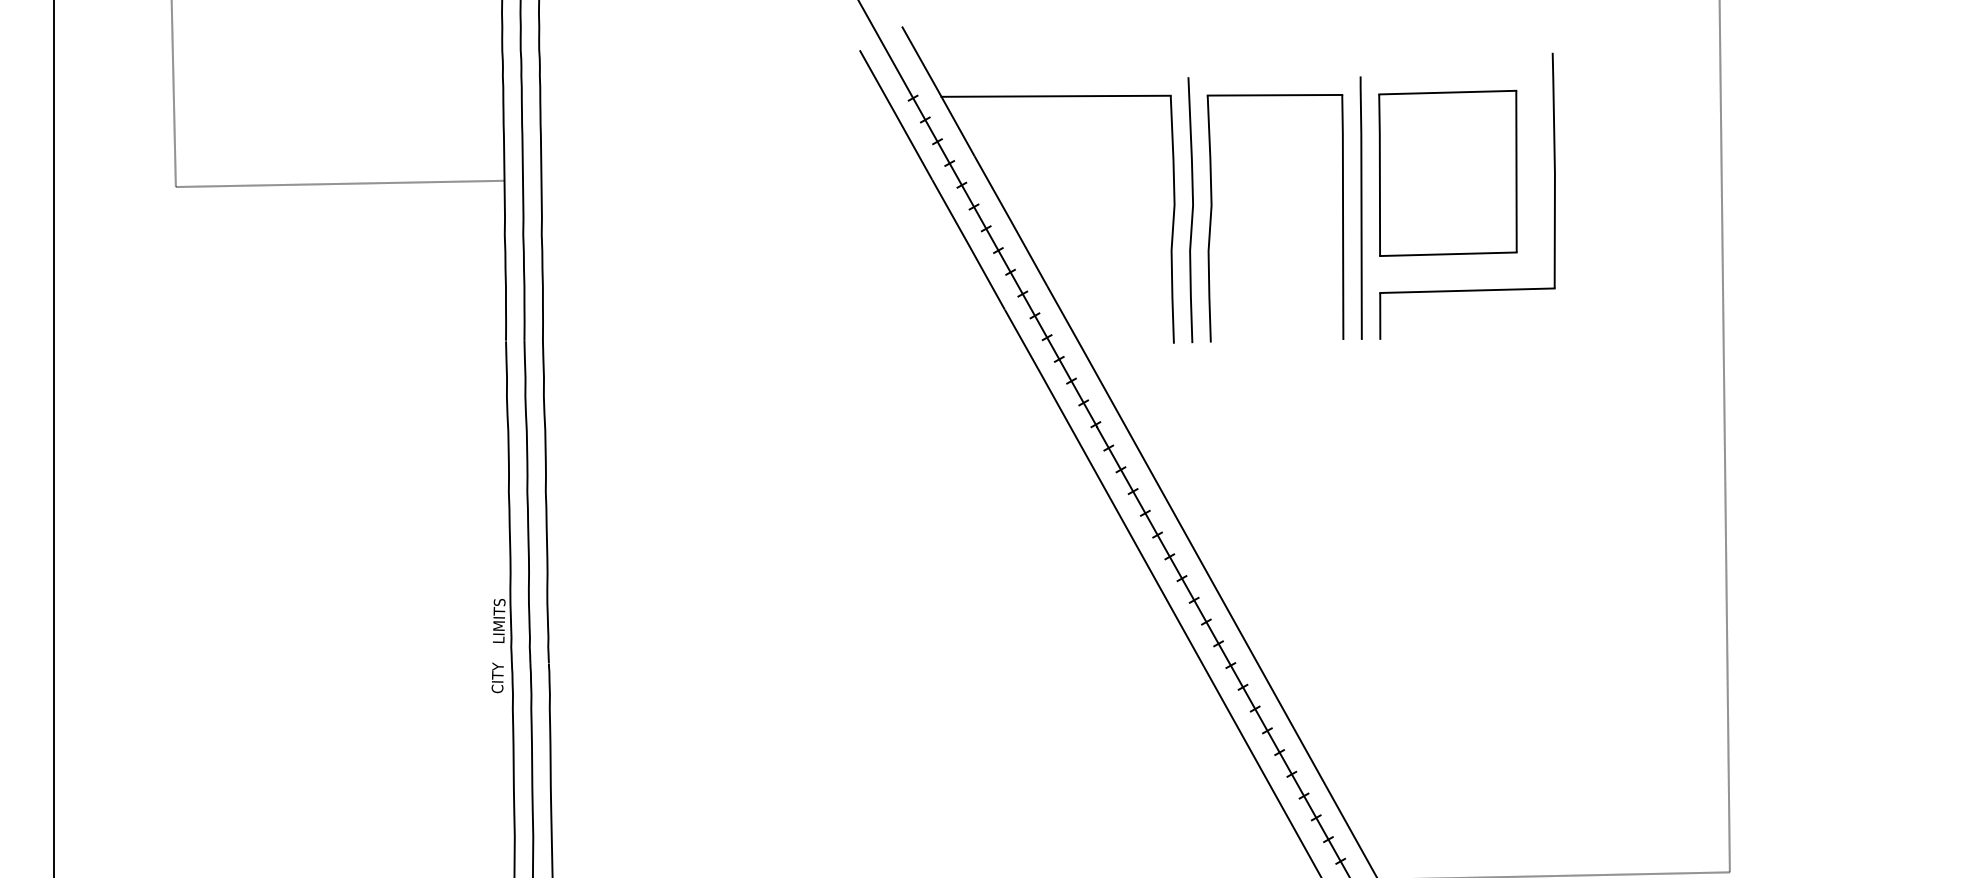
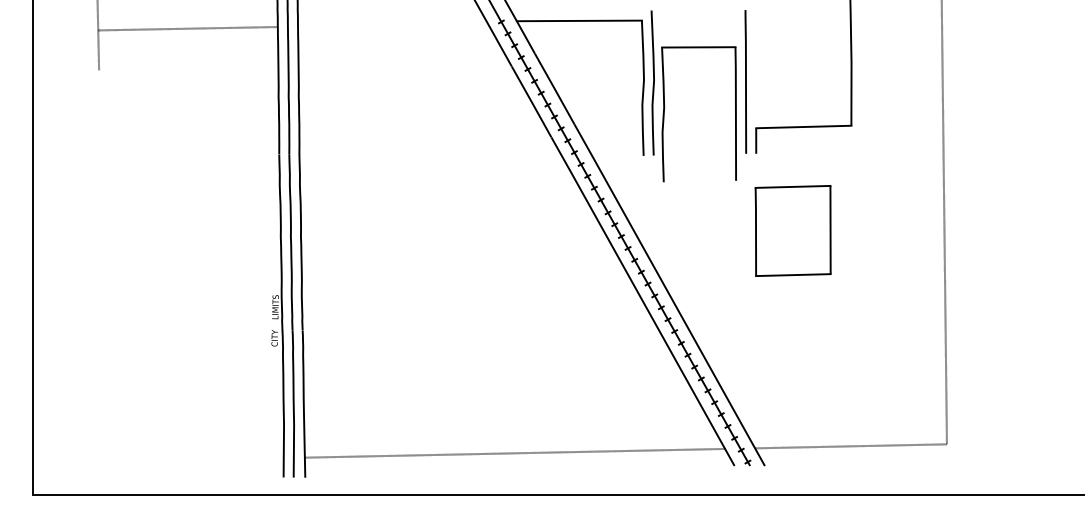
part: (1446, 172) -> (792, 230), moved
line: (339, 183) -> (187, 28), moved
part: (1213, 205) -> (665, 107), moved

